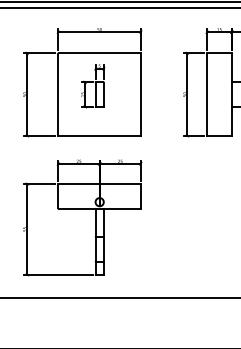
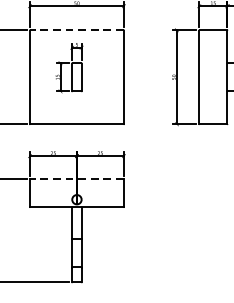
line: (99, 53) -> (76, 30), solid -> dashed
line: (99, 184) -> (76, 179), solid -> dashed

